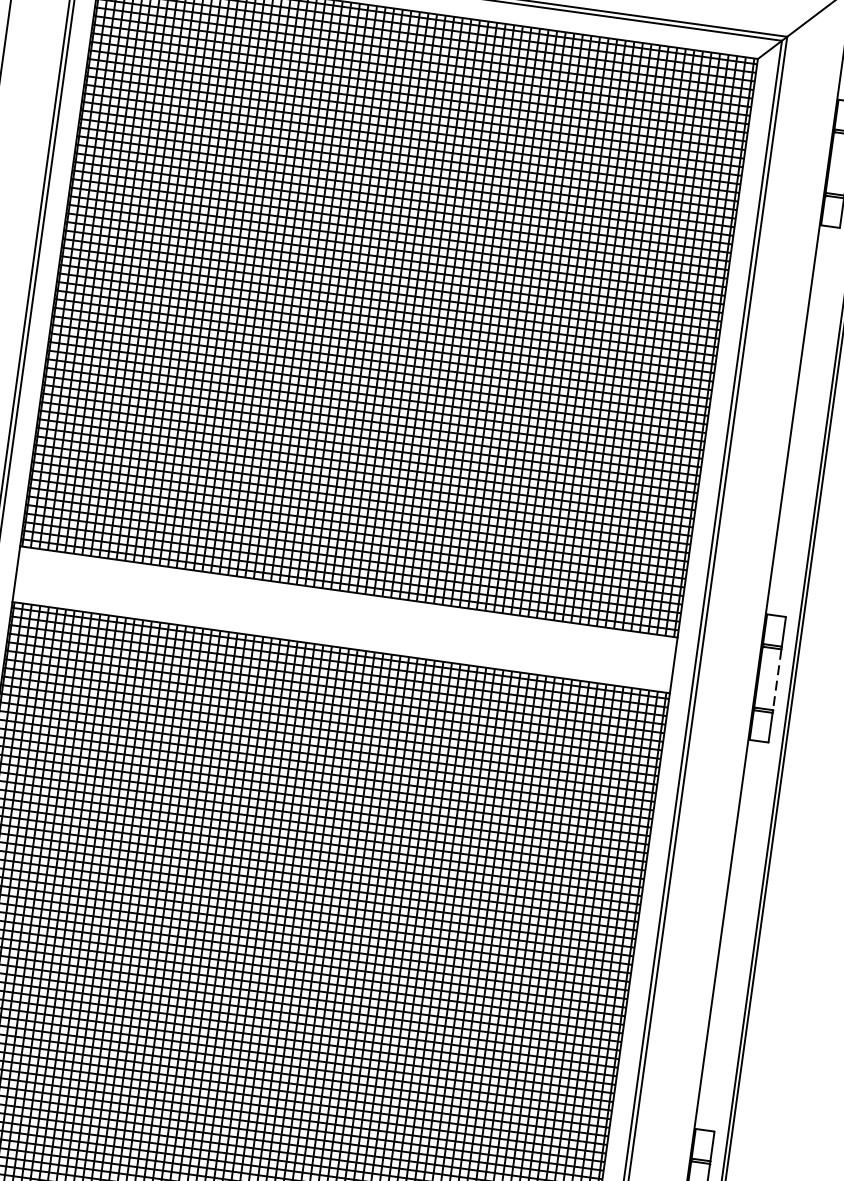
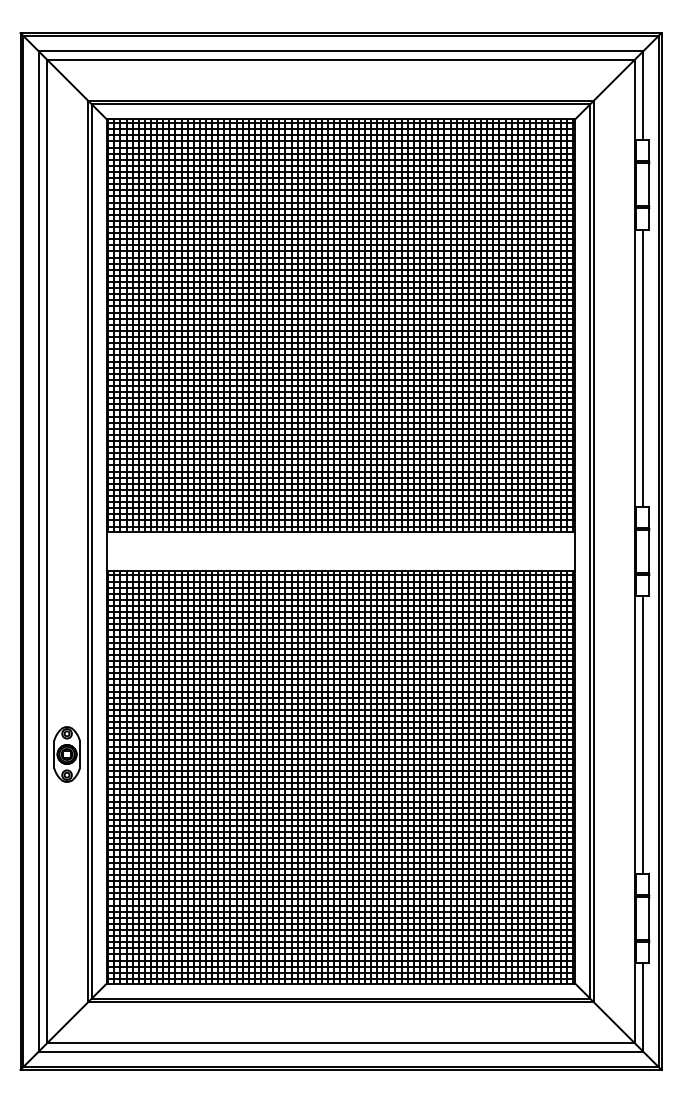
line: (805, 420) -> (643, 367), added
line: (776, 681) -> (648, 552), dashed -> solid
line: (733, 935) -> (643, 734), added

